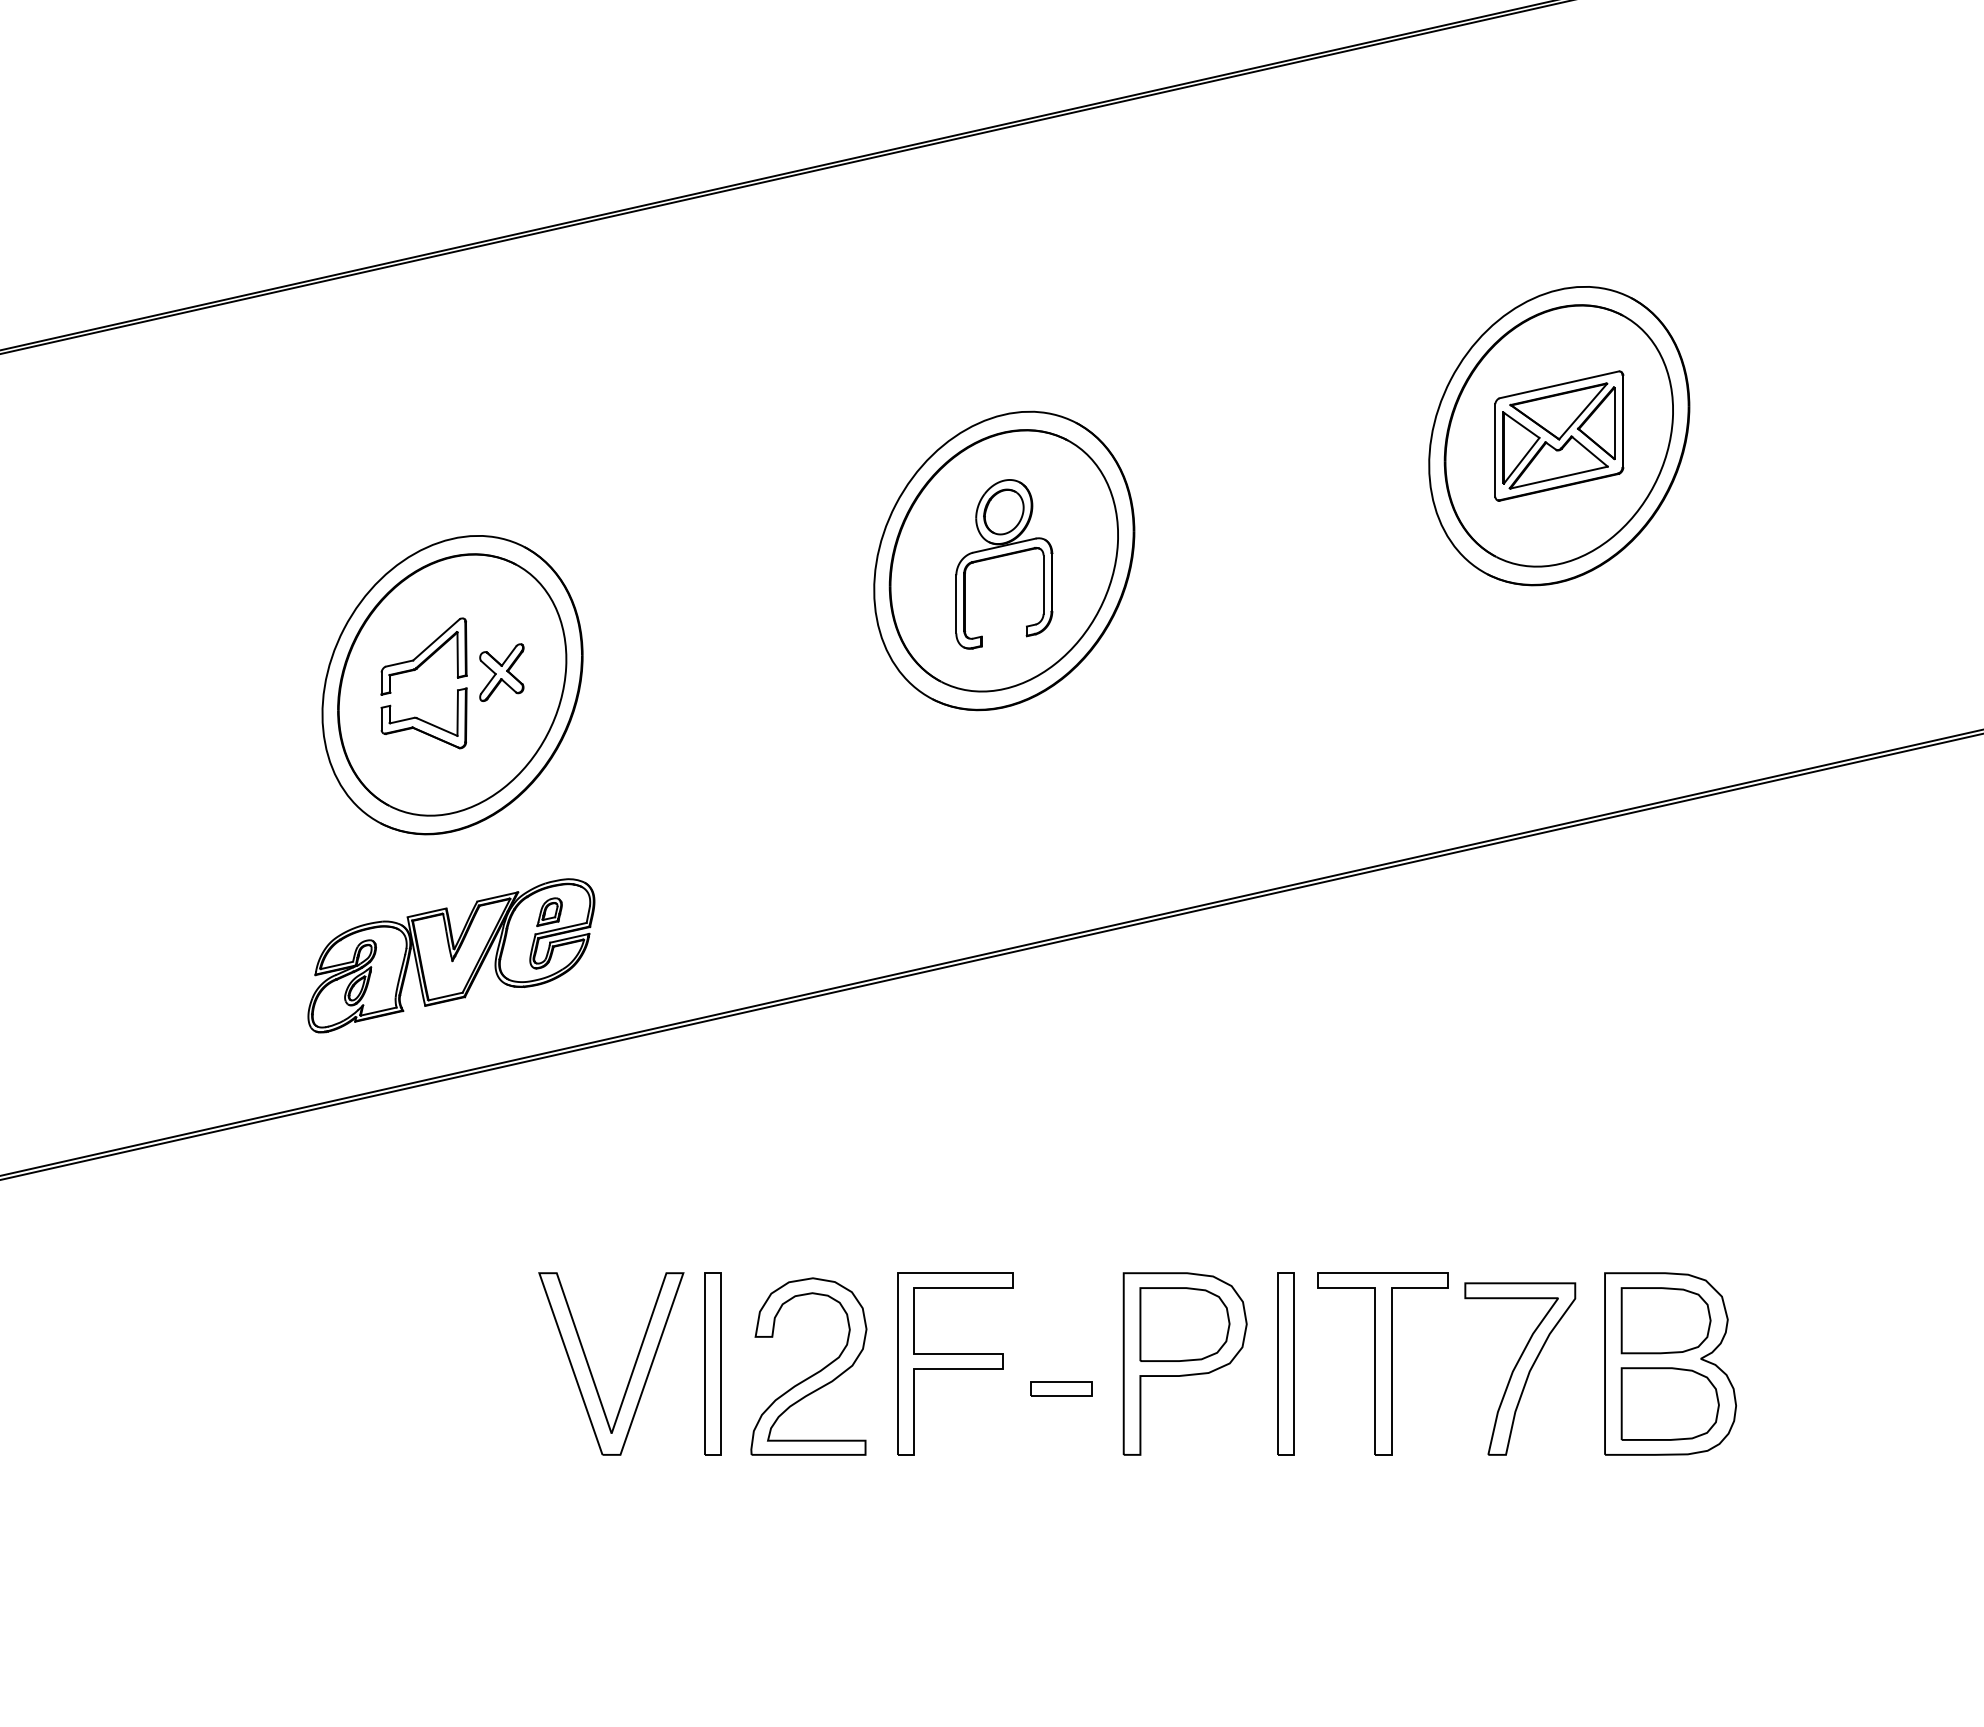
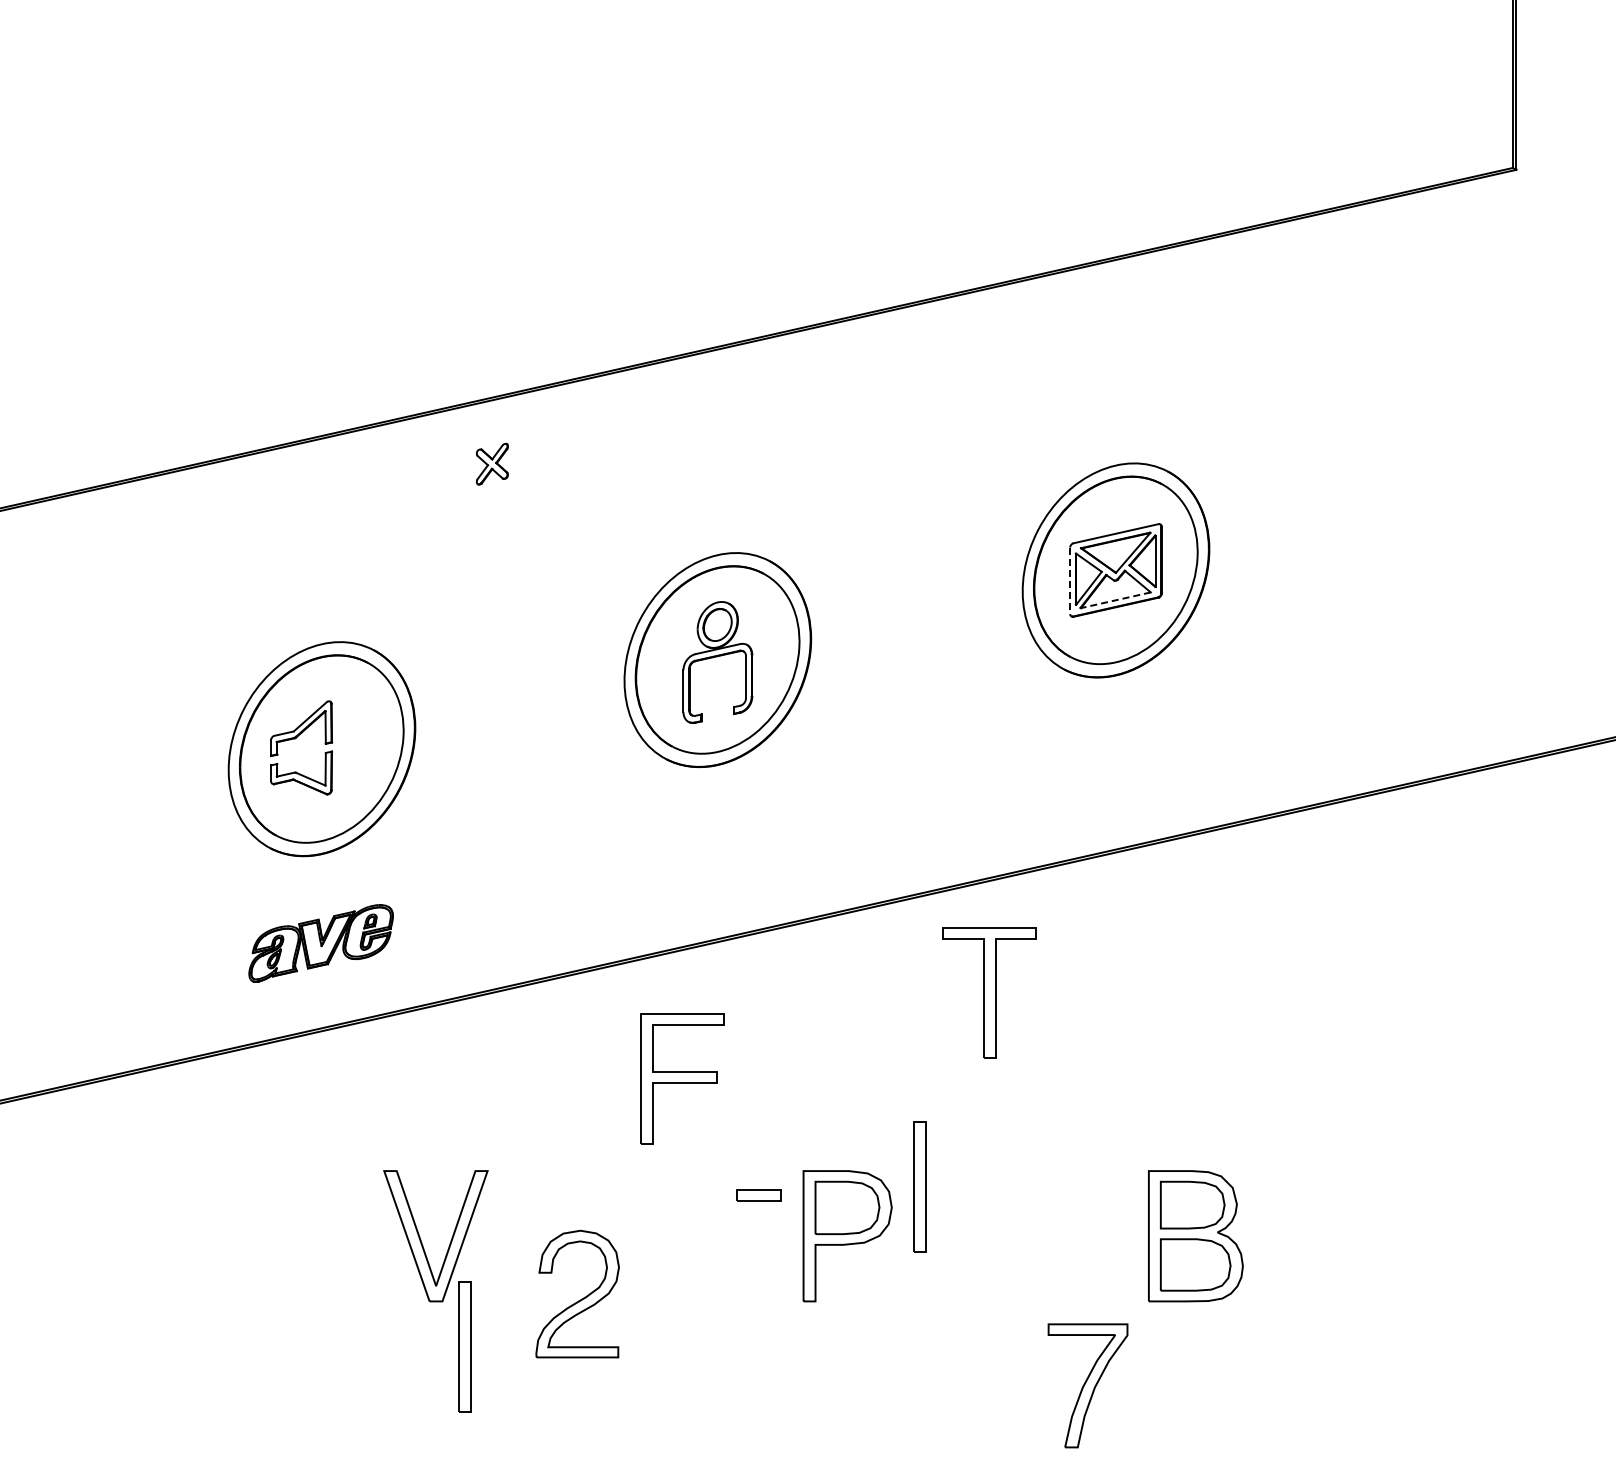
line: (1495, 451) -> (1070, 581), solid -> dashed
line: (1558, 477) -> (1115, 600), solid -> dashed
part: (500, 671) -> (491, 463), moved
part: (450, 955) -> (320, 943), size x0.7
part: (712, 1362) -> (464, 1346), moved
part: (955, 1362) -> (682, 1078), moved
part: (1285, 1362) -> (919, 1186), moved
part: (1382, 1362) -> (989, 992), moved
part: (1519, 1368) -> (1087, 1385), moved
part: (814, 1372) -> (581, 1298), moved
part: (1060, 1389) -> (758, 1195), moved

